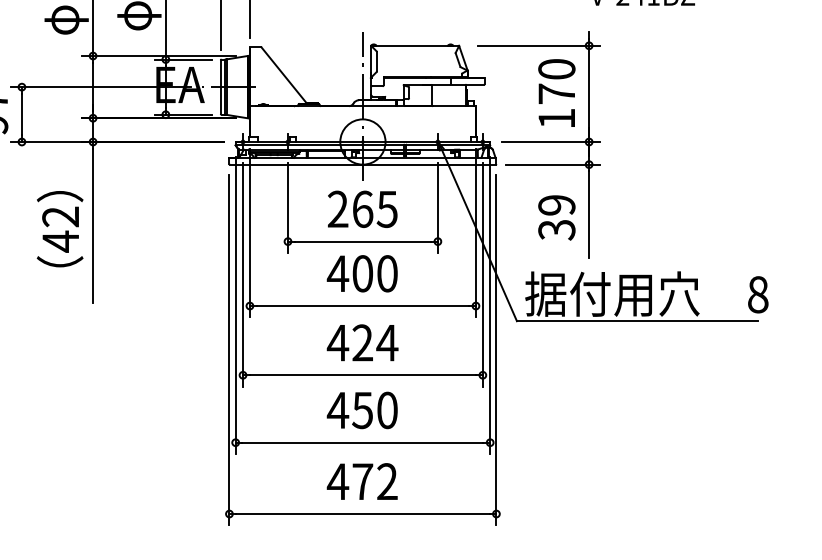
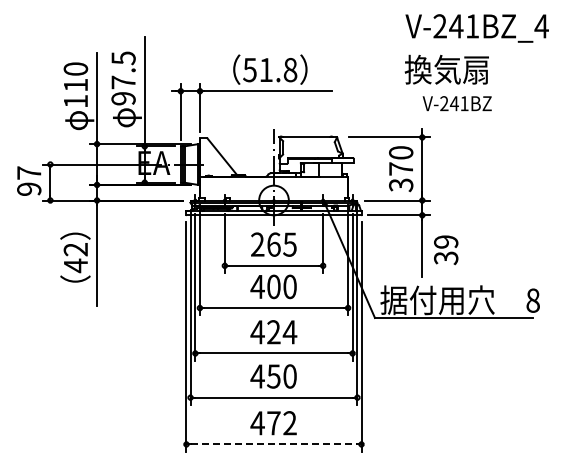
text: (557, 119) -> (401, 185), 170 -> 370
text: (557, 218) -> (446, 250), moved
line: (363, 514) -> (274, 444), solid -> dashed

